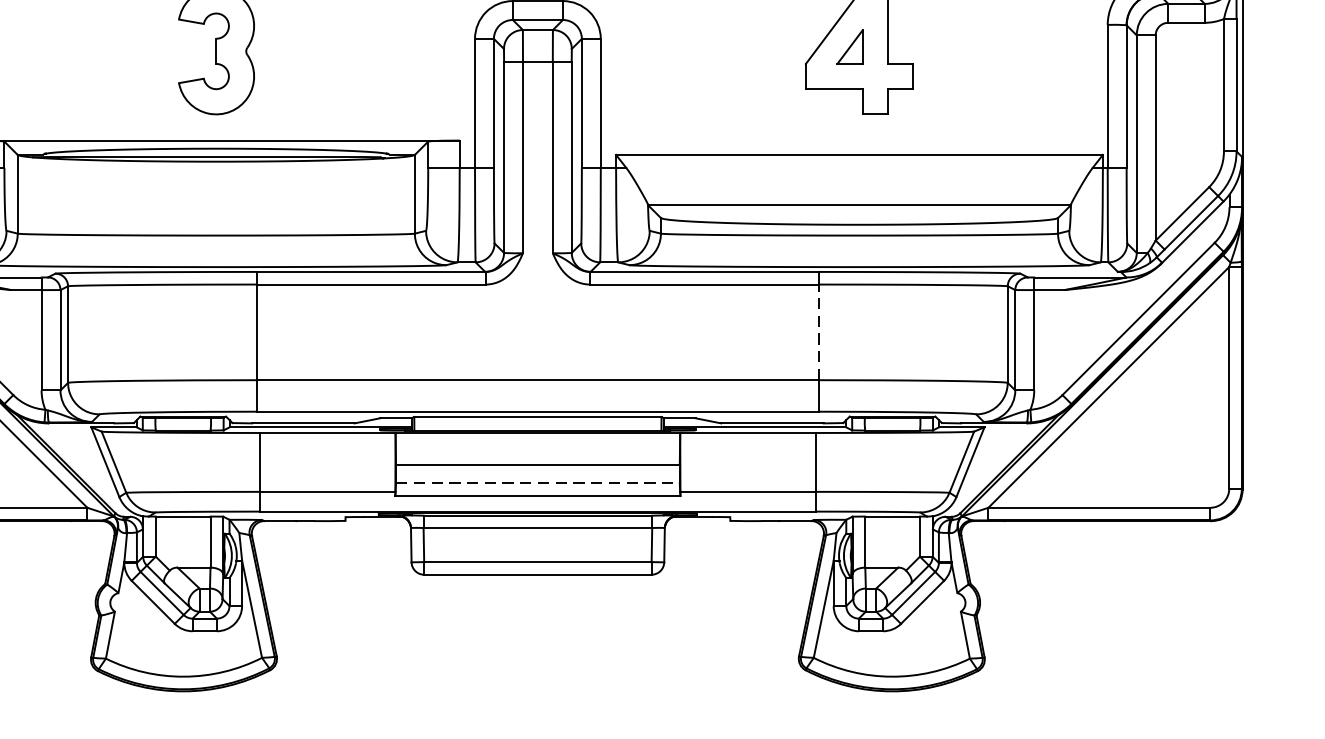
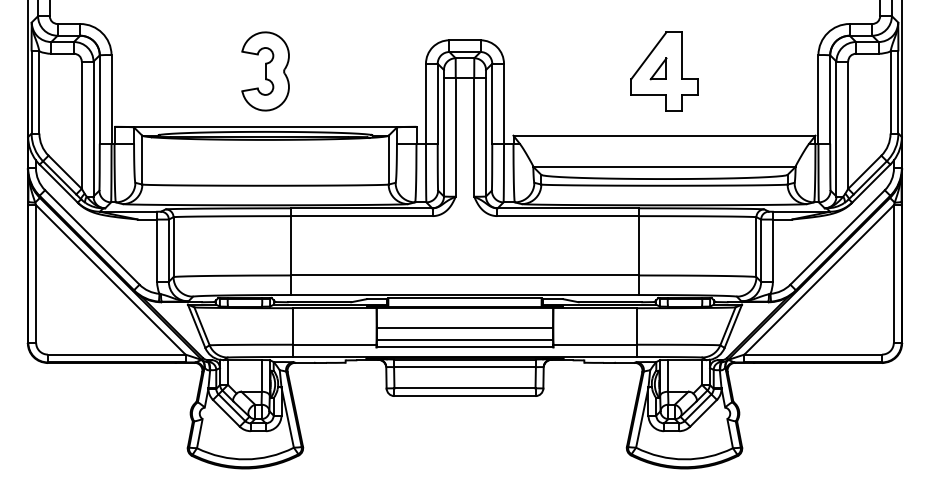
line: (819, 331) -> (639, 245), dashed -> solid
line: (538, 483) -> (465, 339), dashed -> solid

